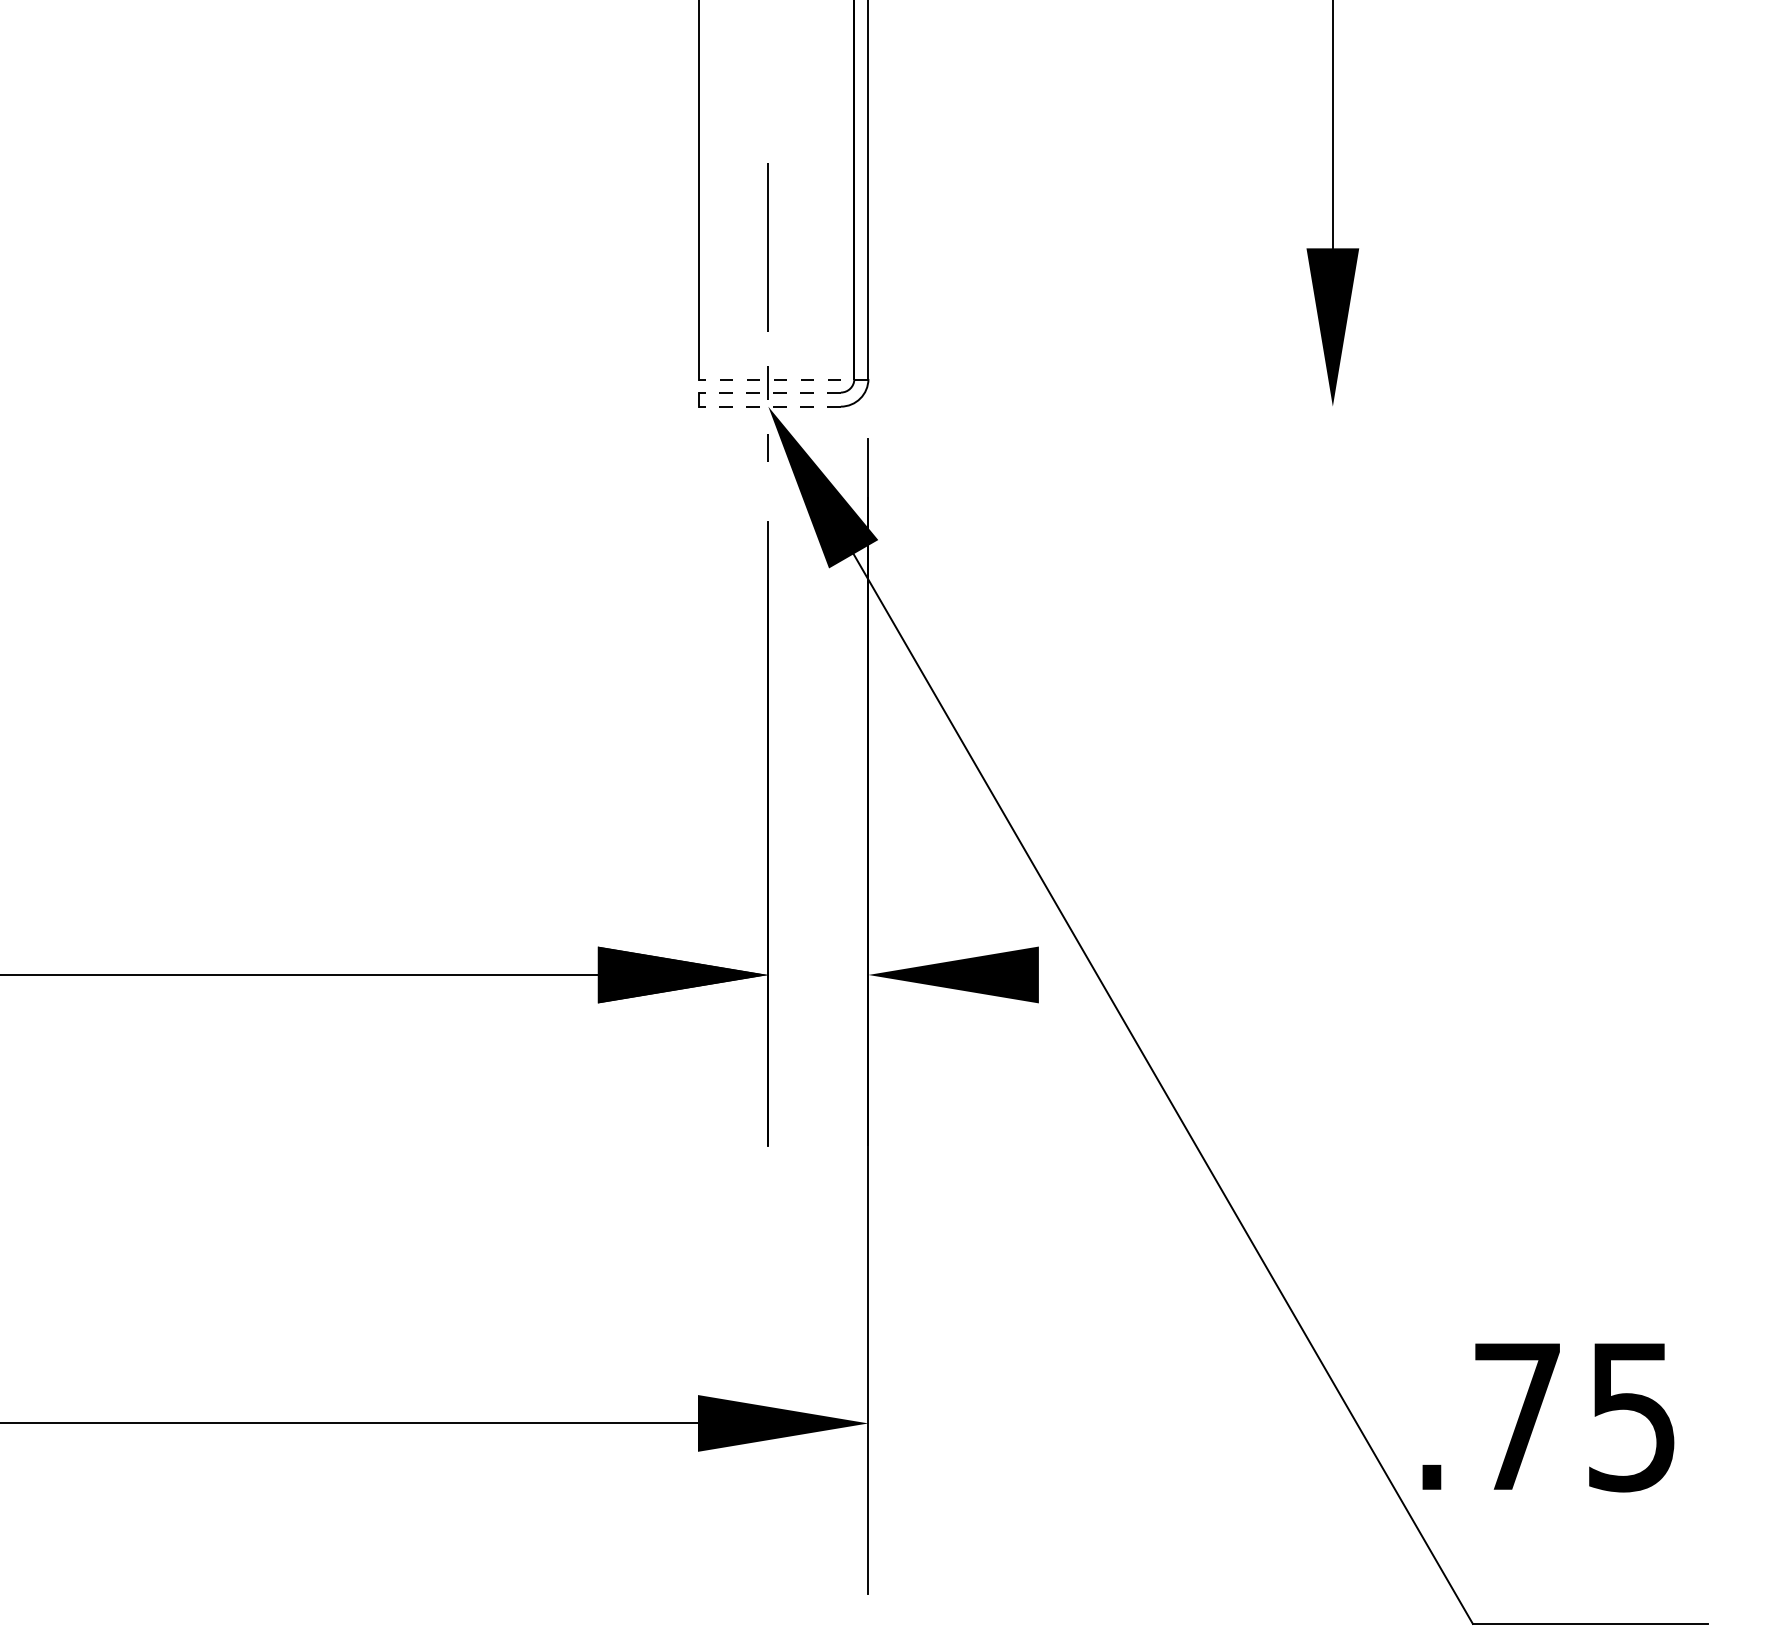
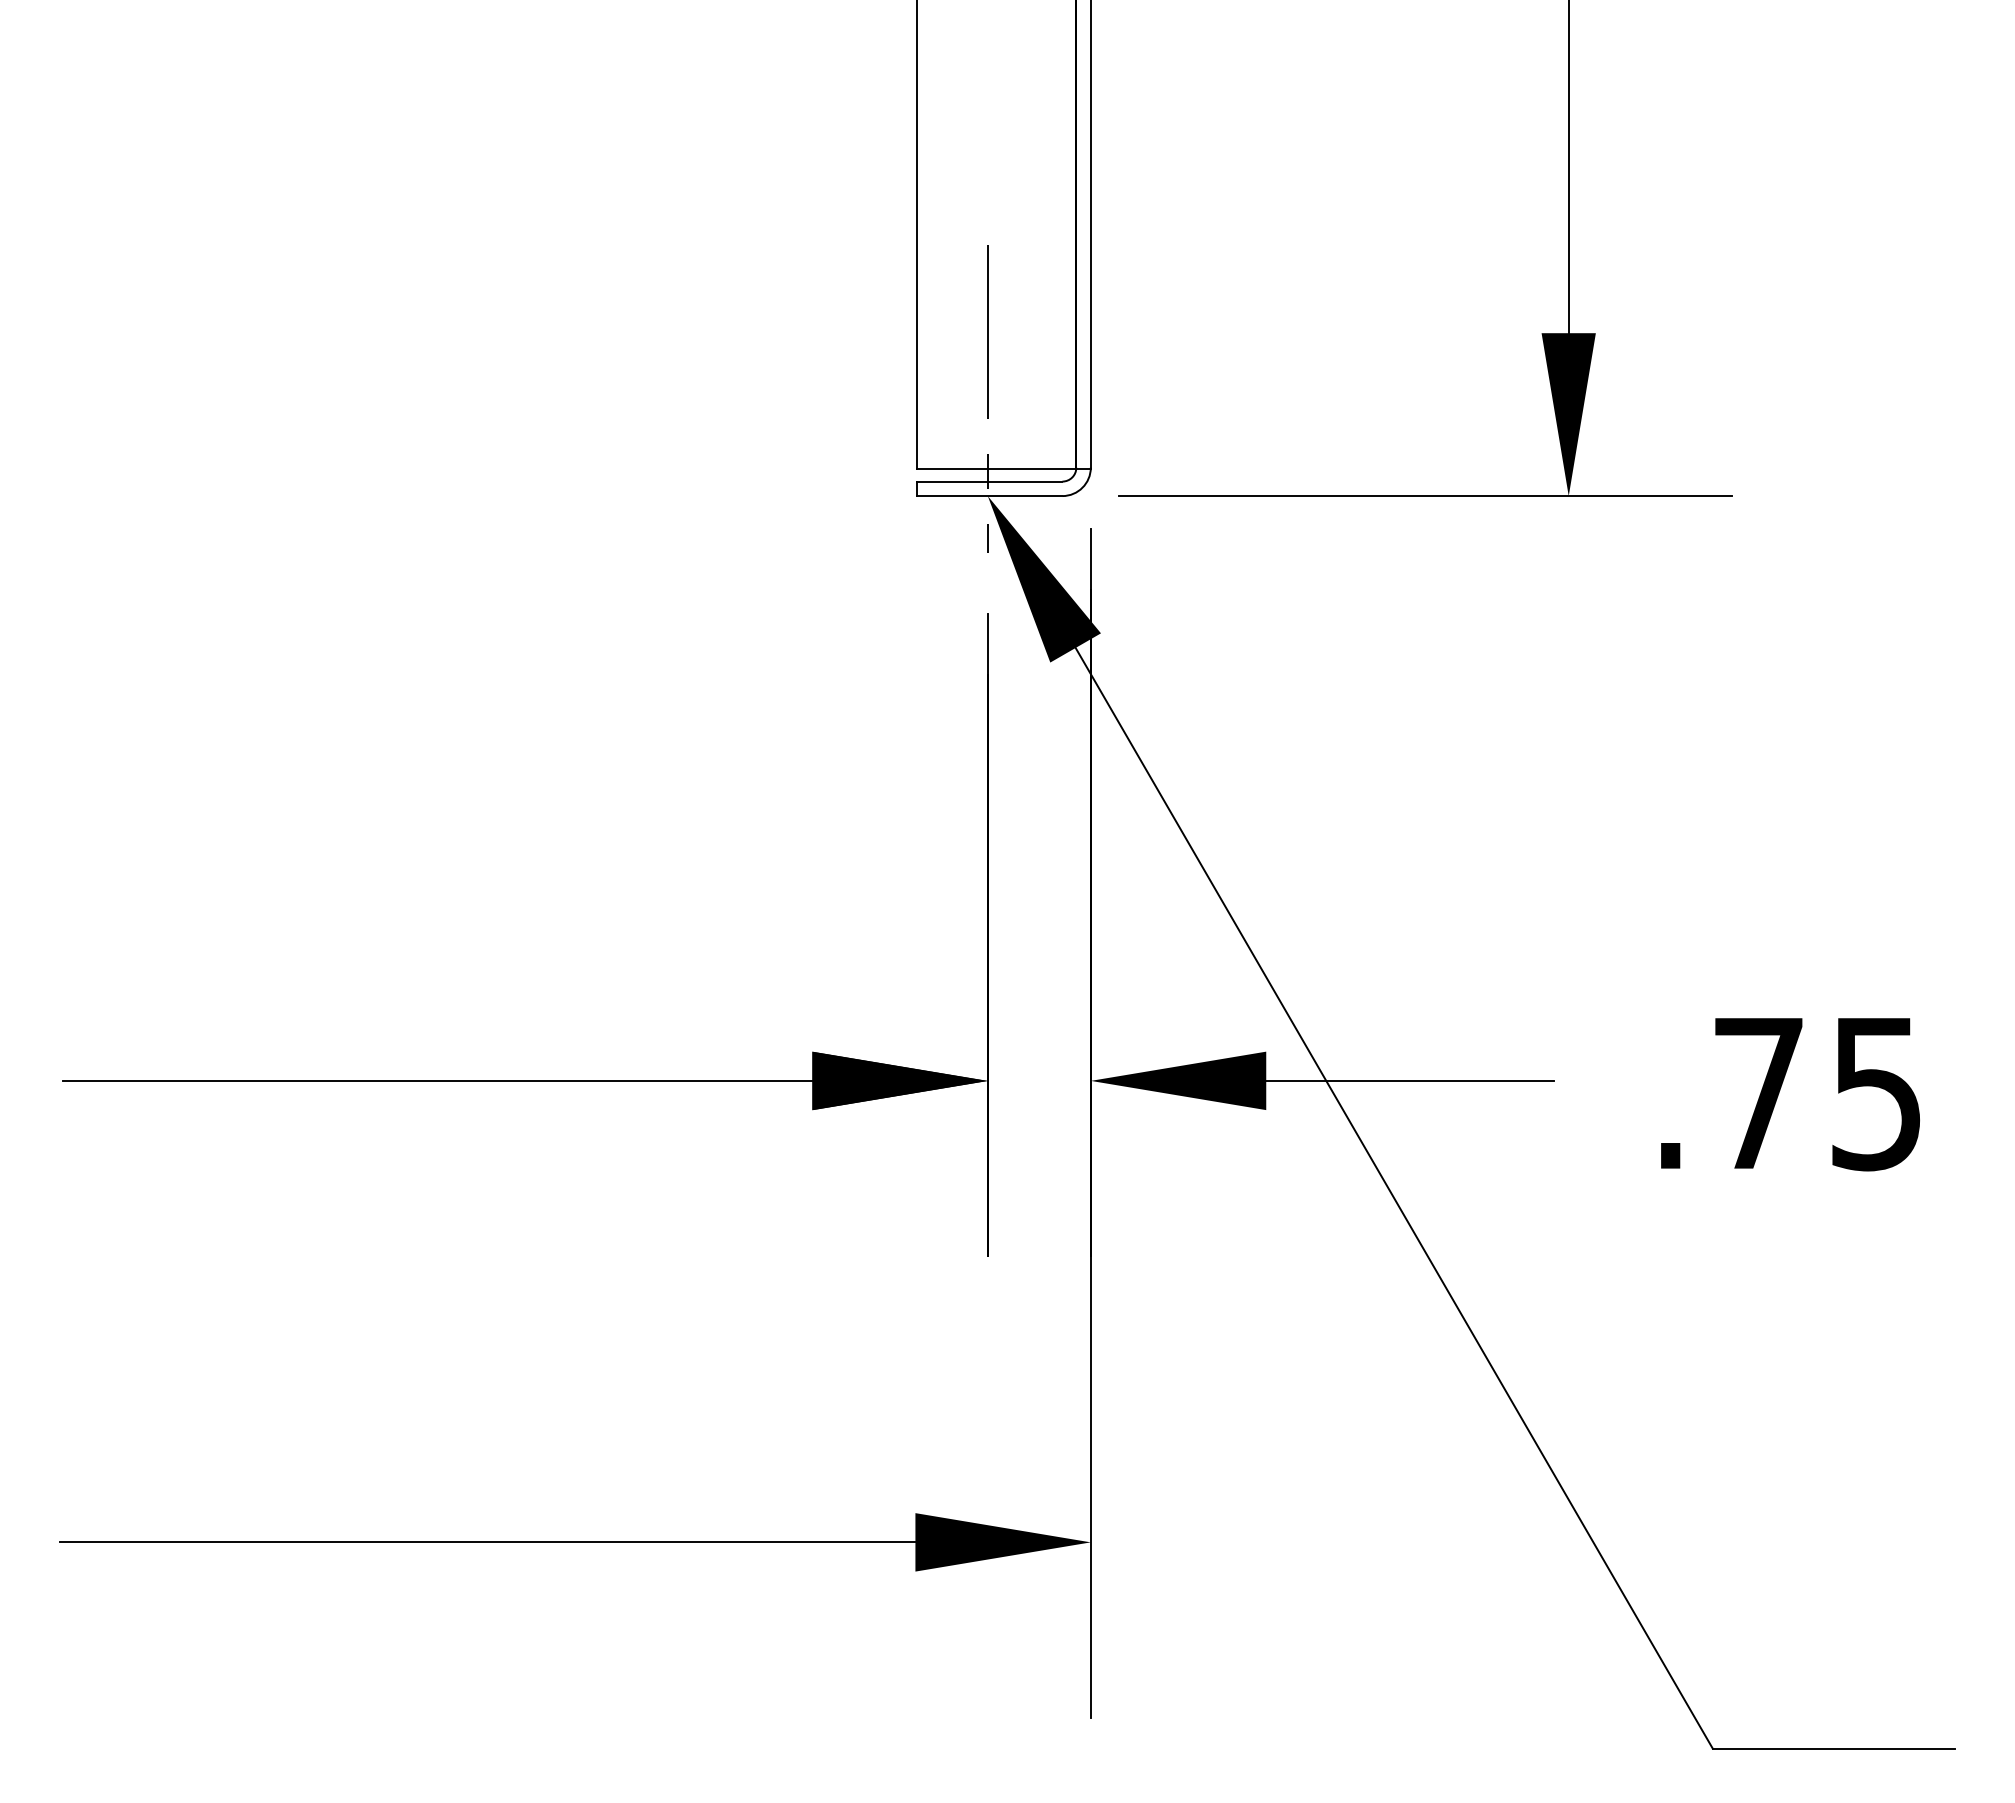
line: (783, 379) -> (1003, 468), dashed -> solid
line: (769, 392) -> (989, 481), dashed -> solid
line: (769, 407) -> (989, 496), dashed -> solid
line: (1192, 407) -> (1424, 496), added
line: (1178, 974) -> (1409, 1080), added
text: (1548, 1417) -> (1790, 1094), moved

